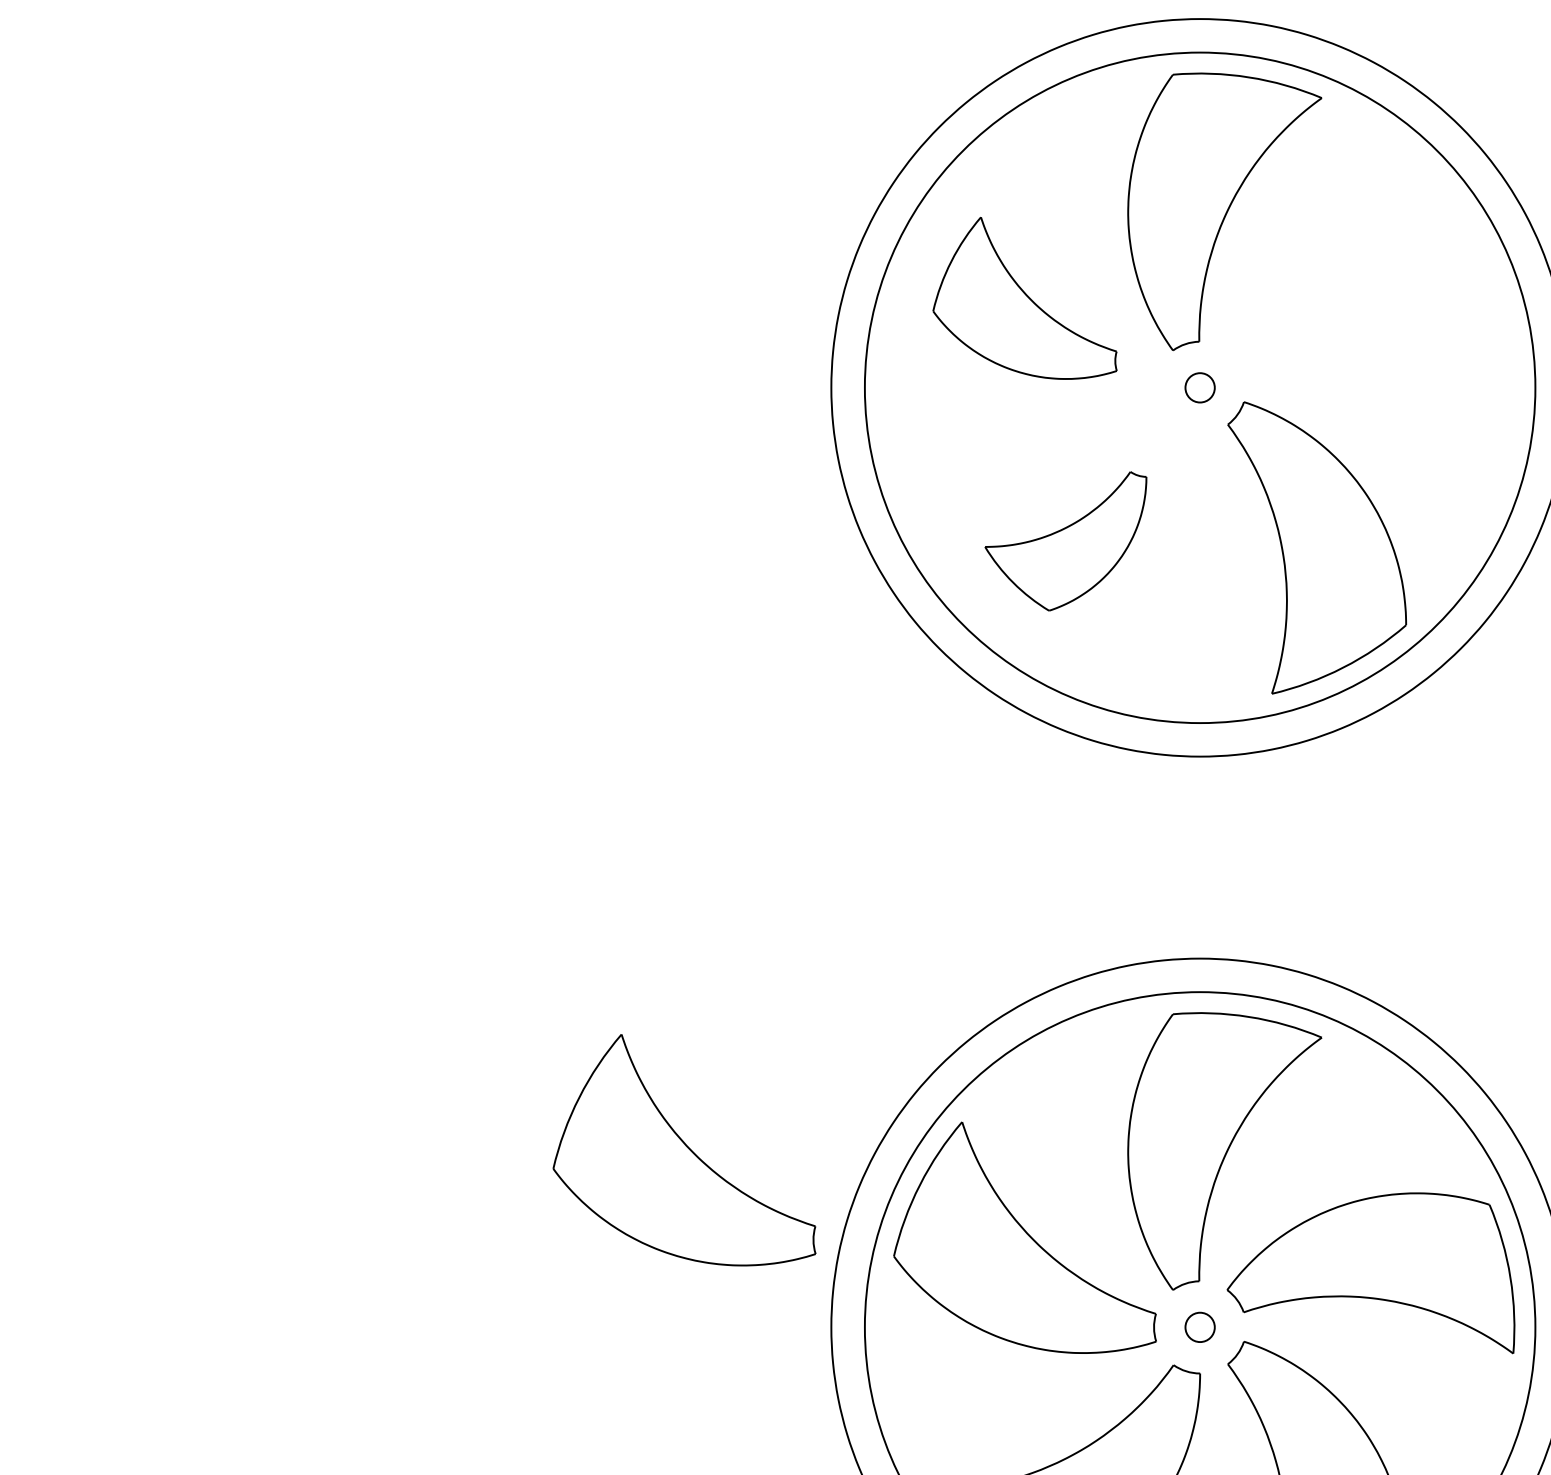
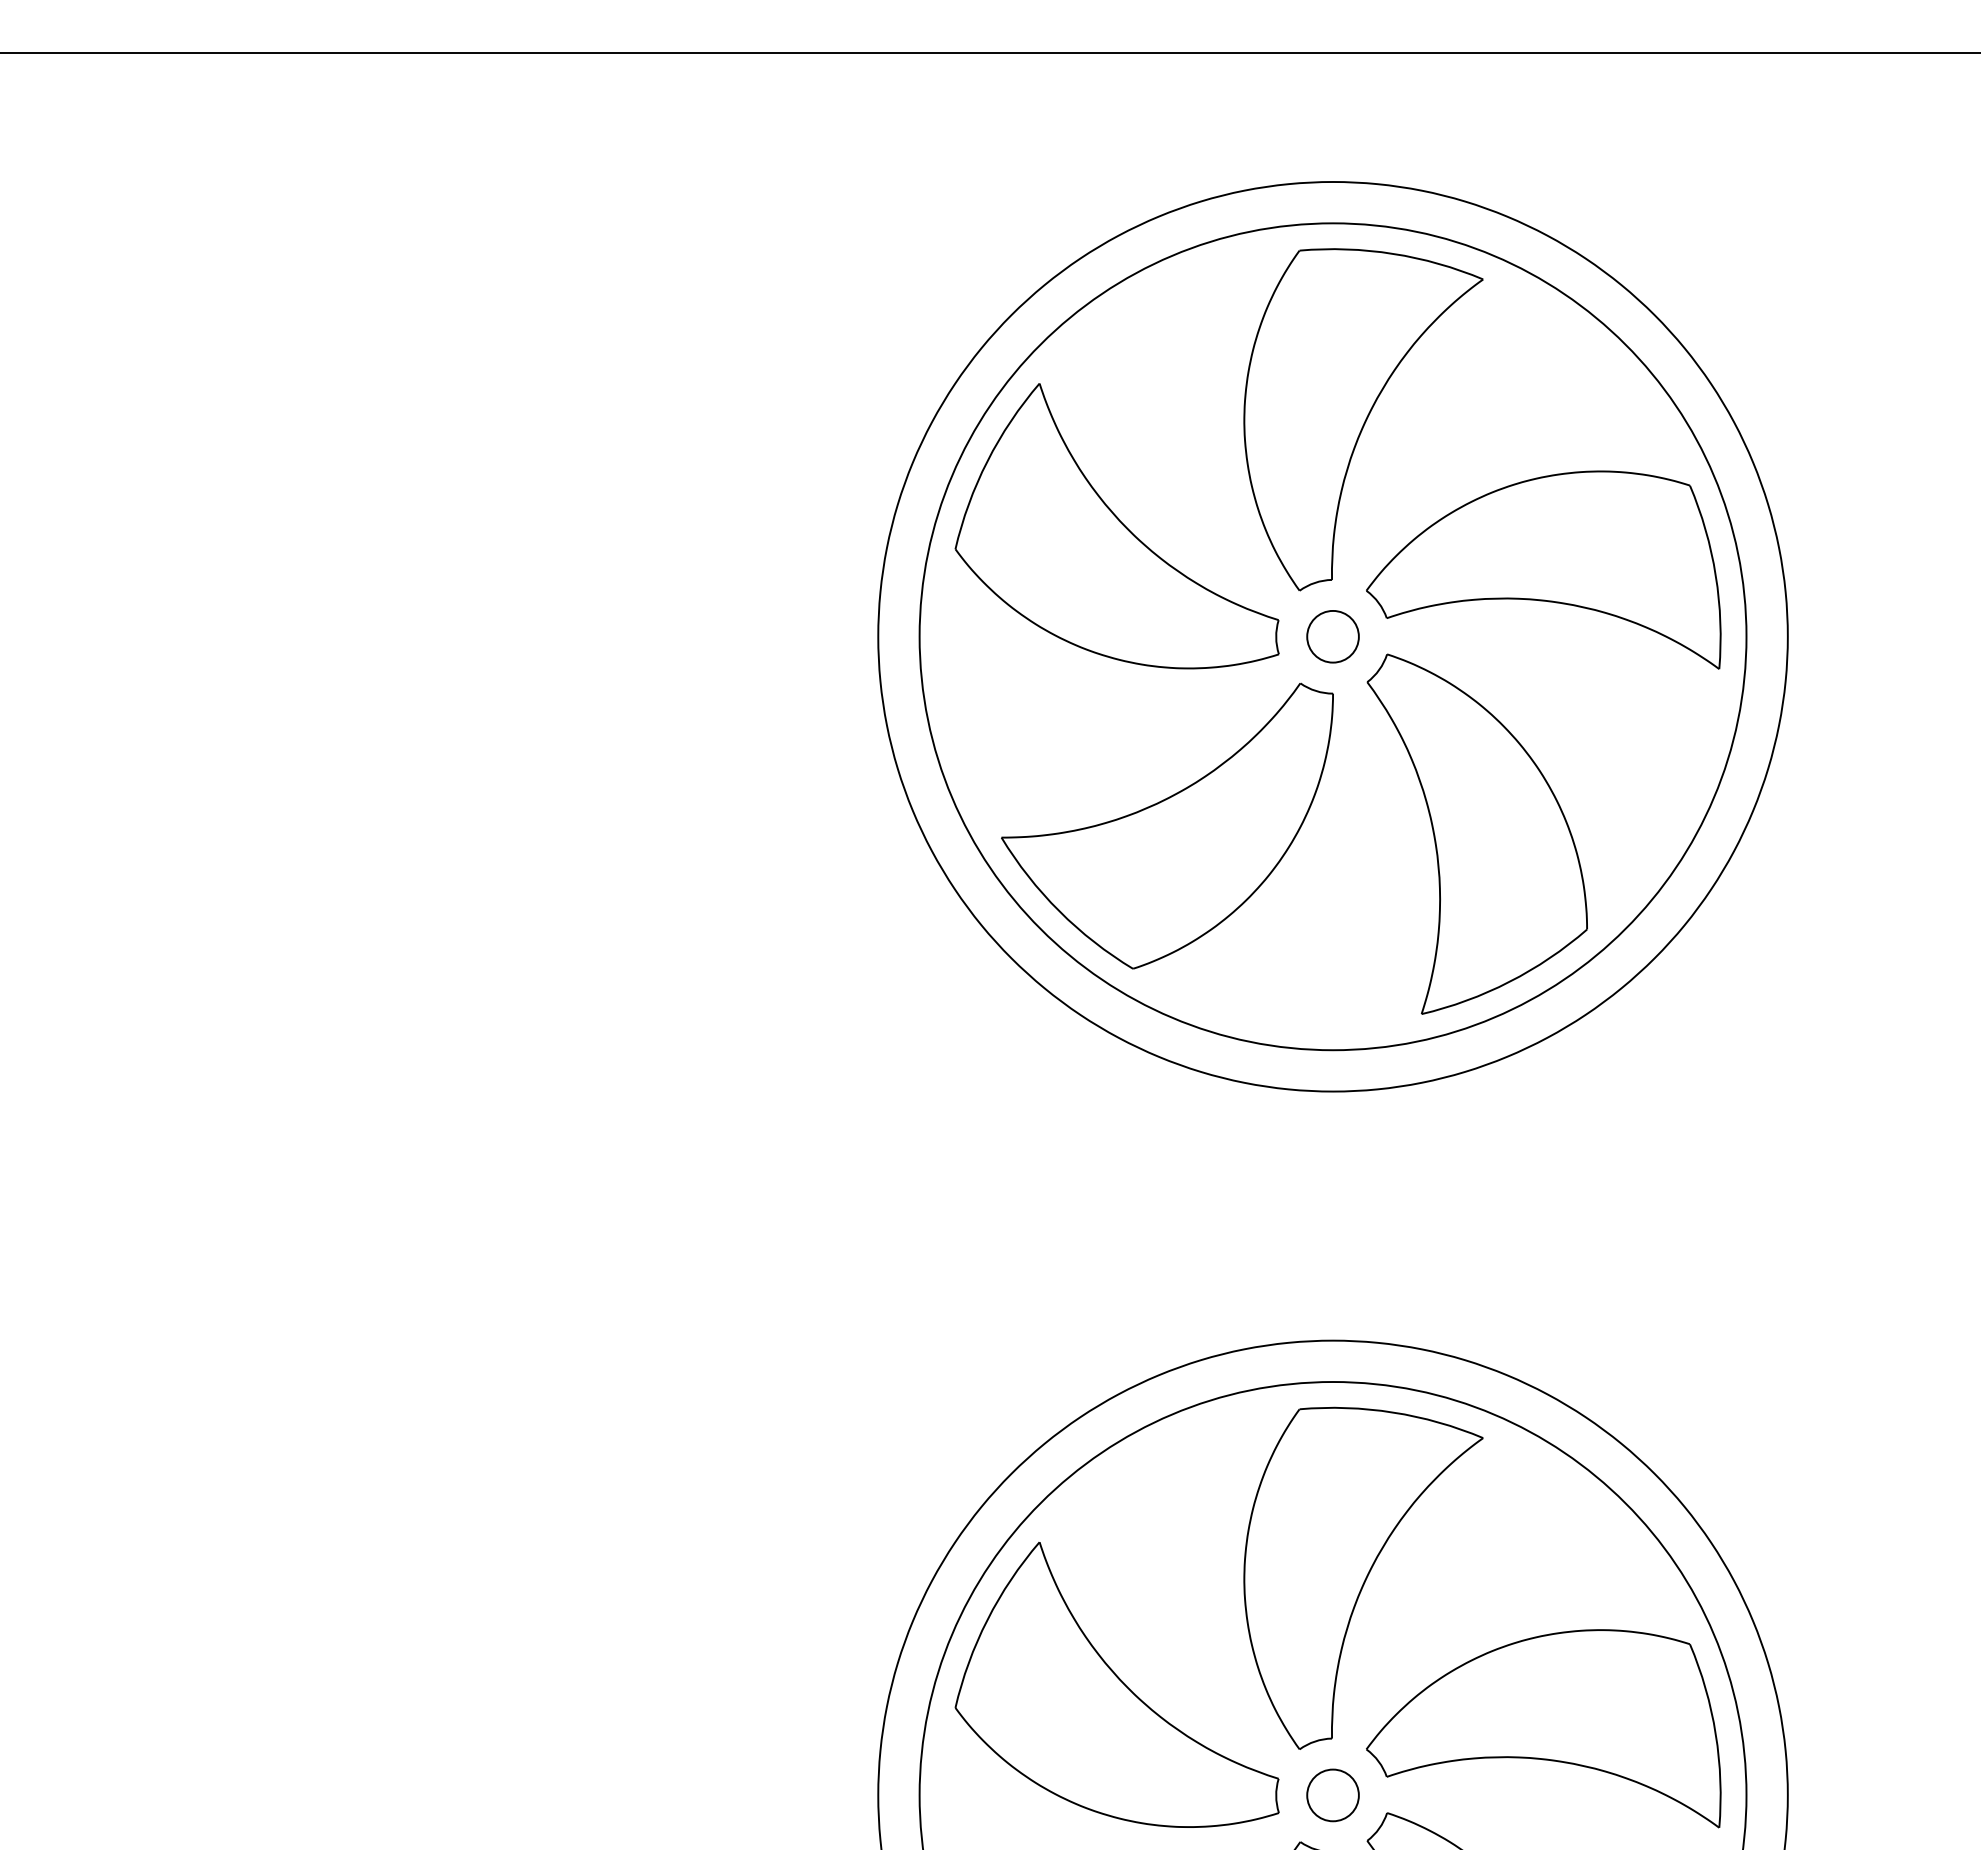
part: (1024, 298) -> (1116, 526), size x1.43
part: (1370, 333) -> (1543, 569), added
circle: (1199, 387) -> (1332, 636), size x1.43
part: (1065, 540) -> (1167, 825), size x1.67
part: (683, 1149) -> (696, 1576), removed
circle: (1199, 1327) -> (1332, 1795), size x1.43

